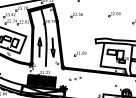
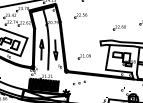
part: (114, 14) -> (119, 27), moved

